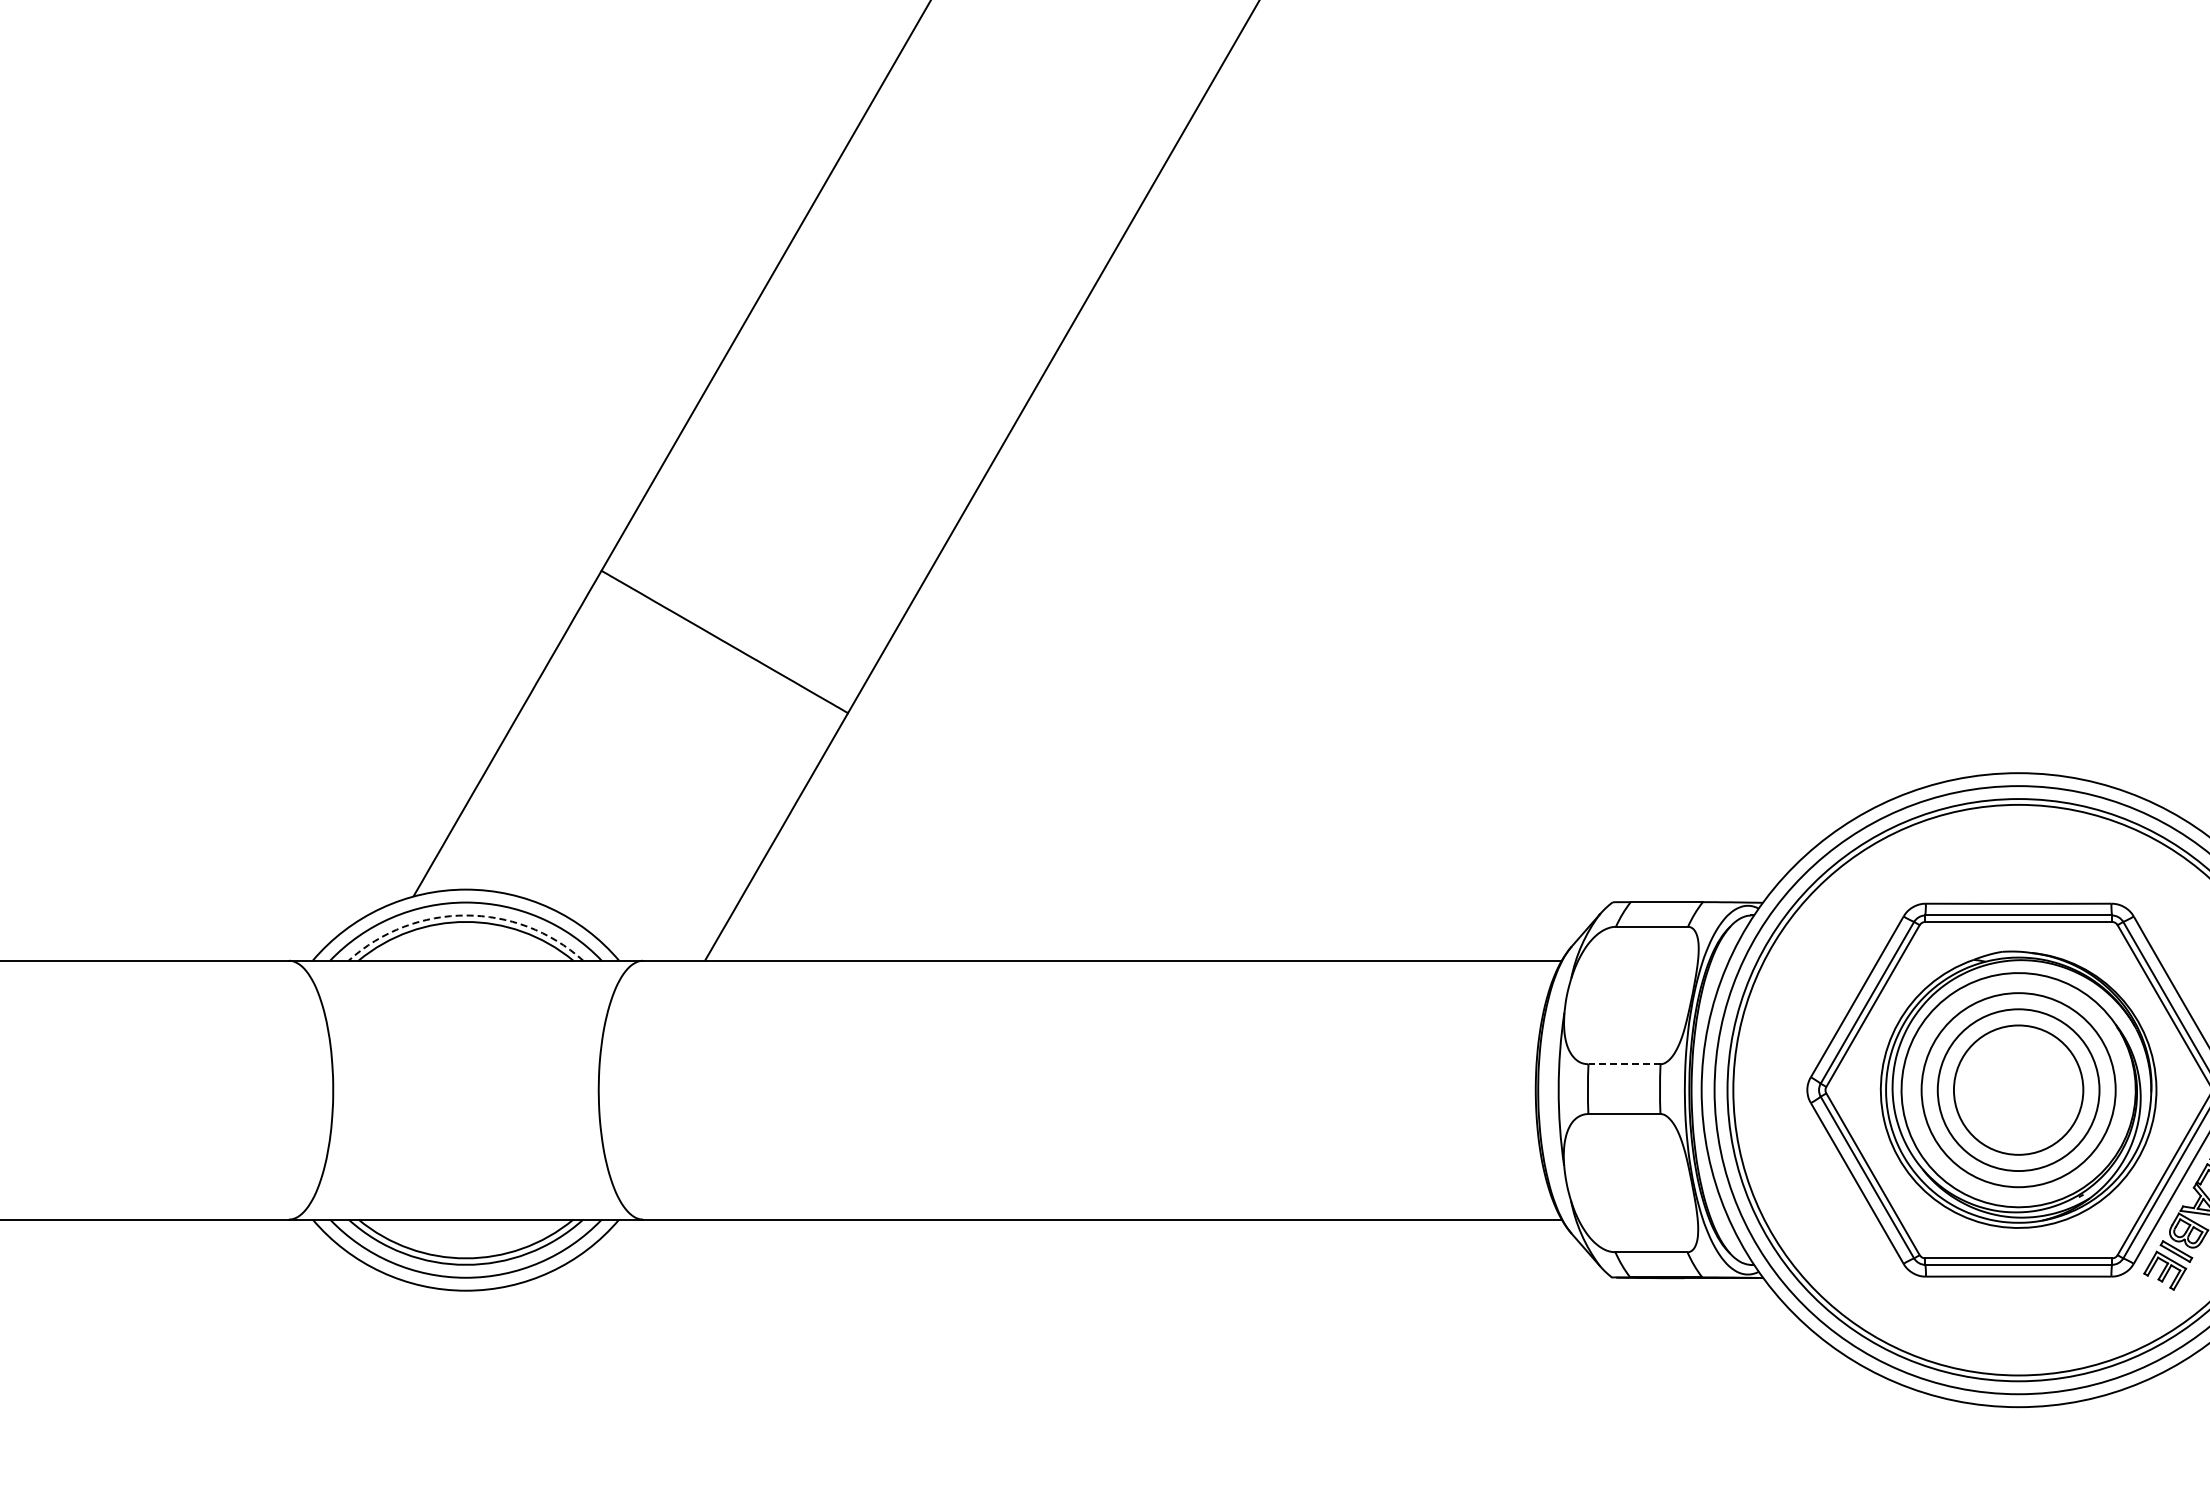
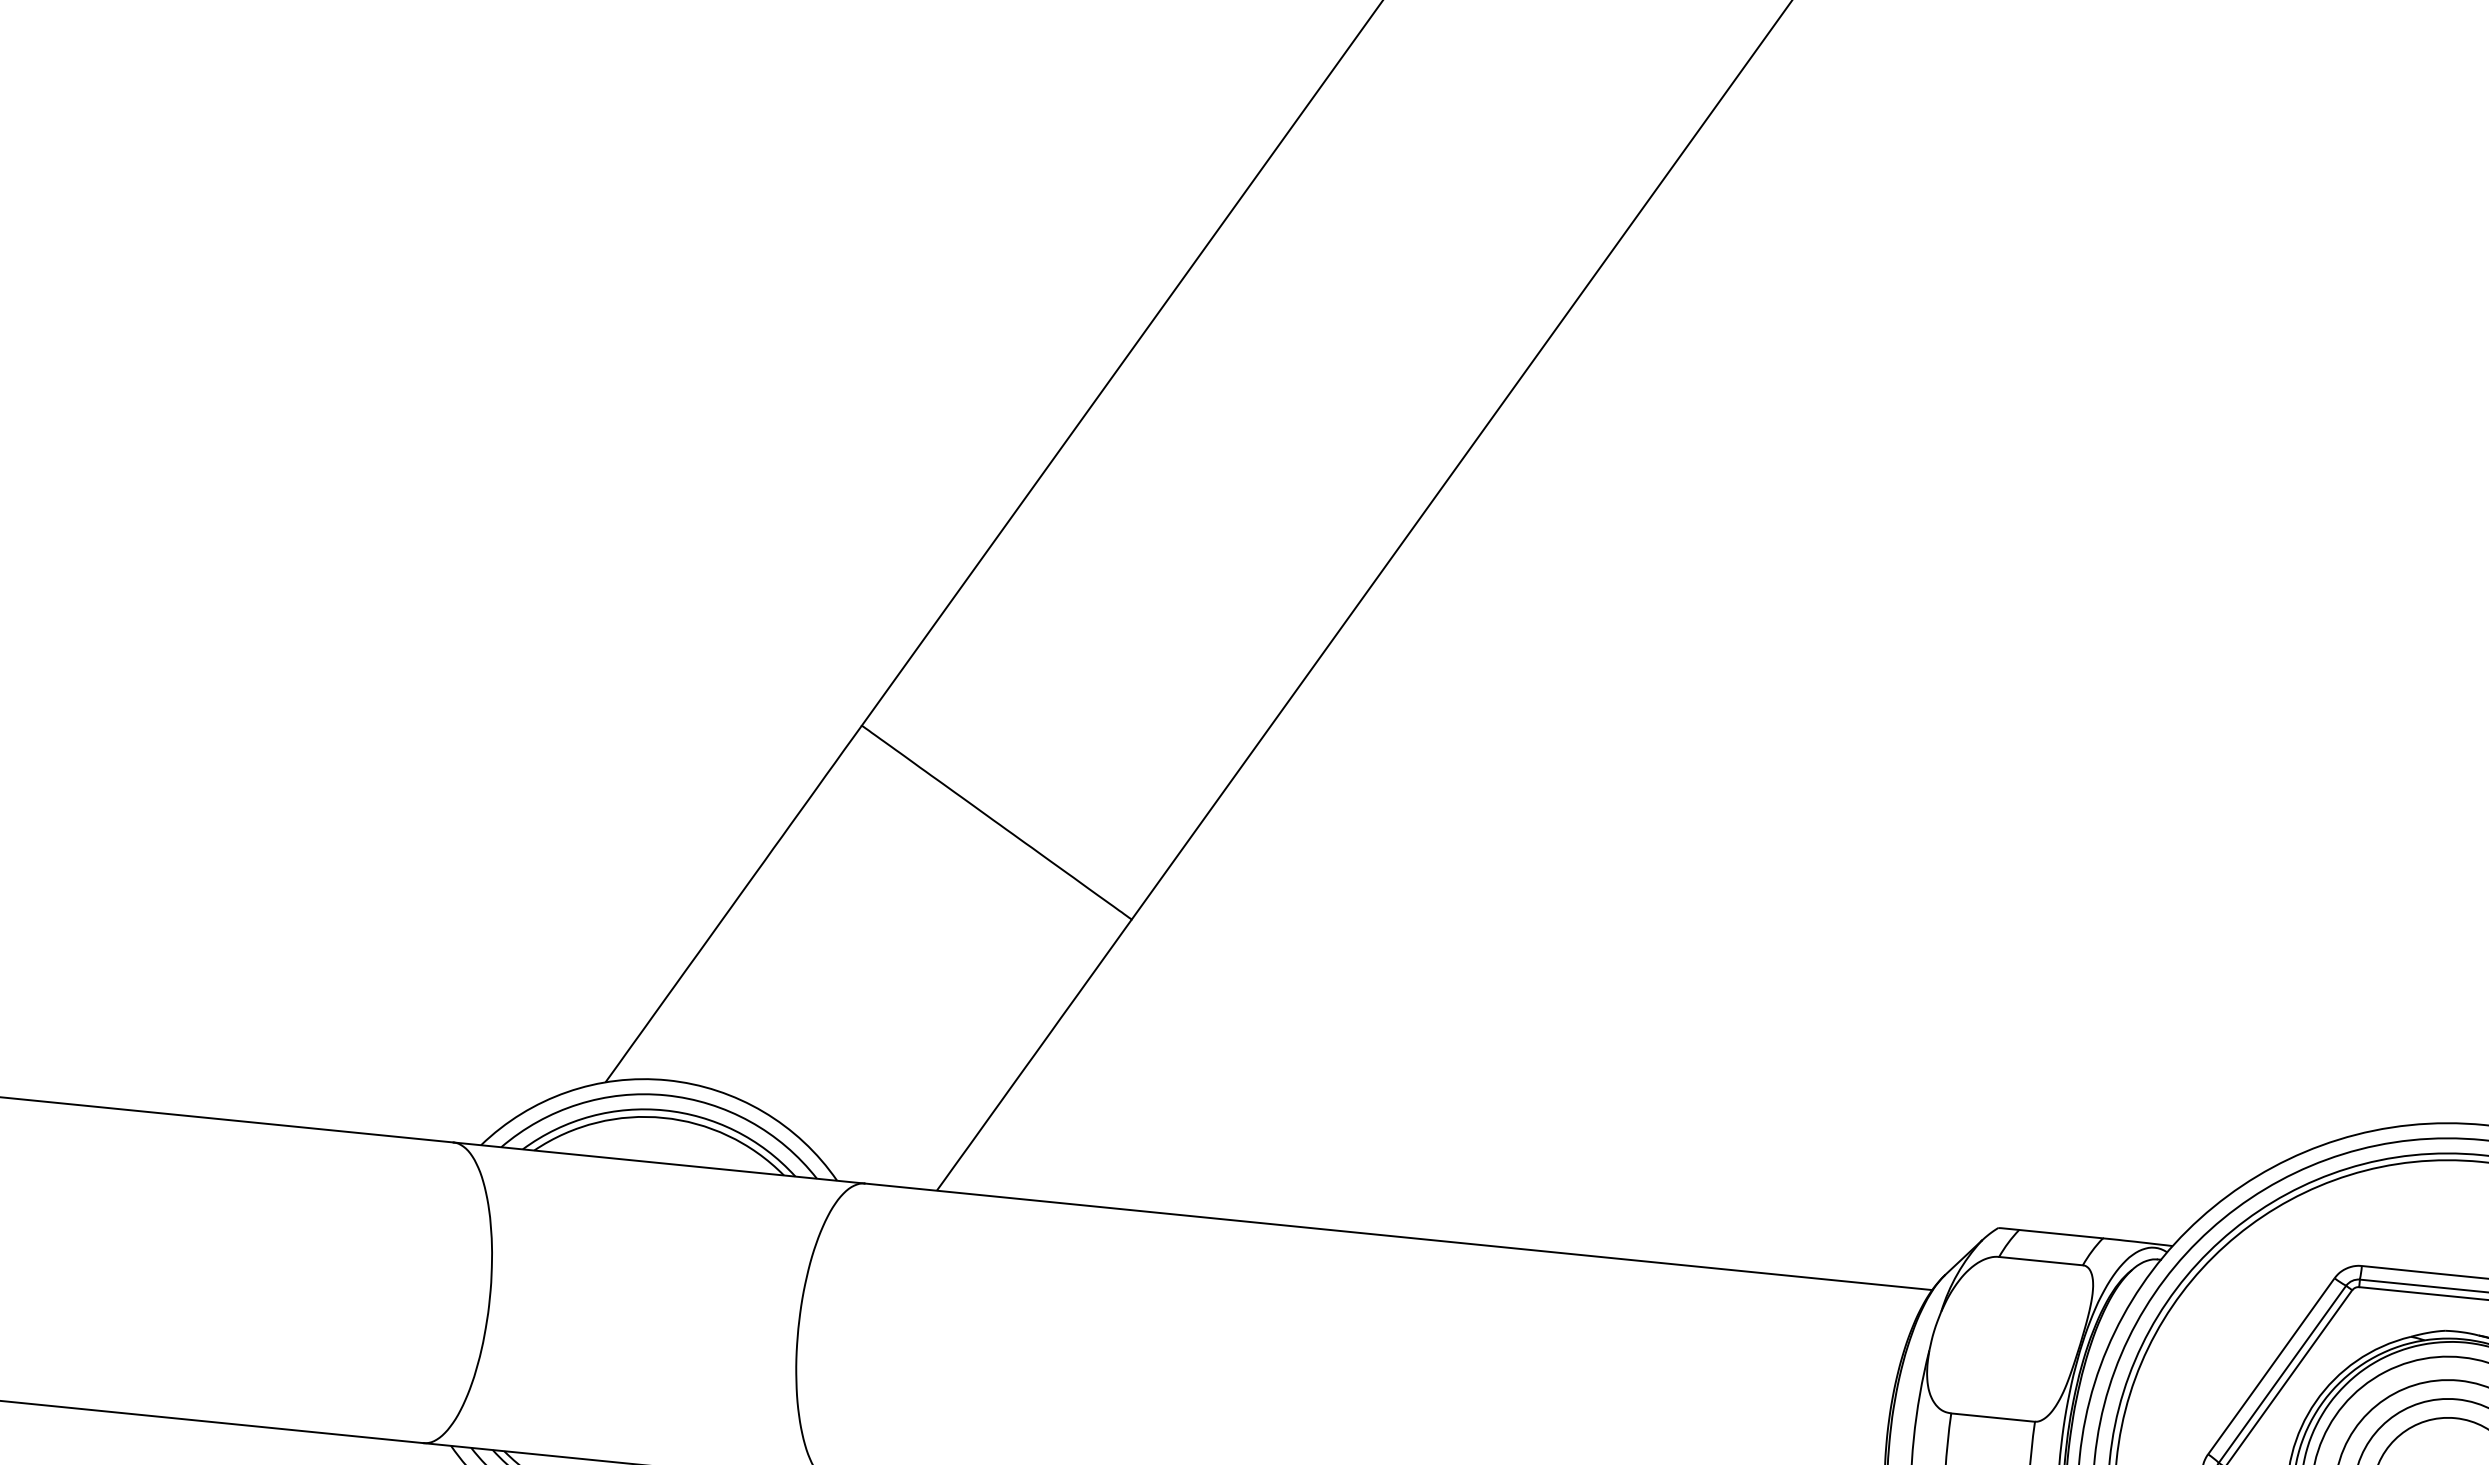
arc: (465, 915) -> (663, 1110), dashed -> solid
line: (1624, 1064) -> (1993, 1417), dashed -> solid

